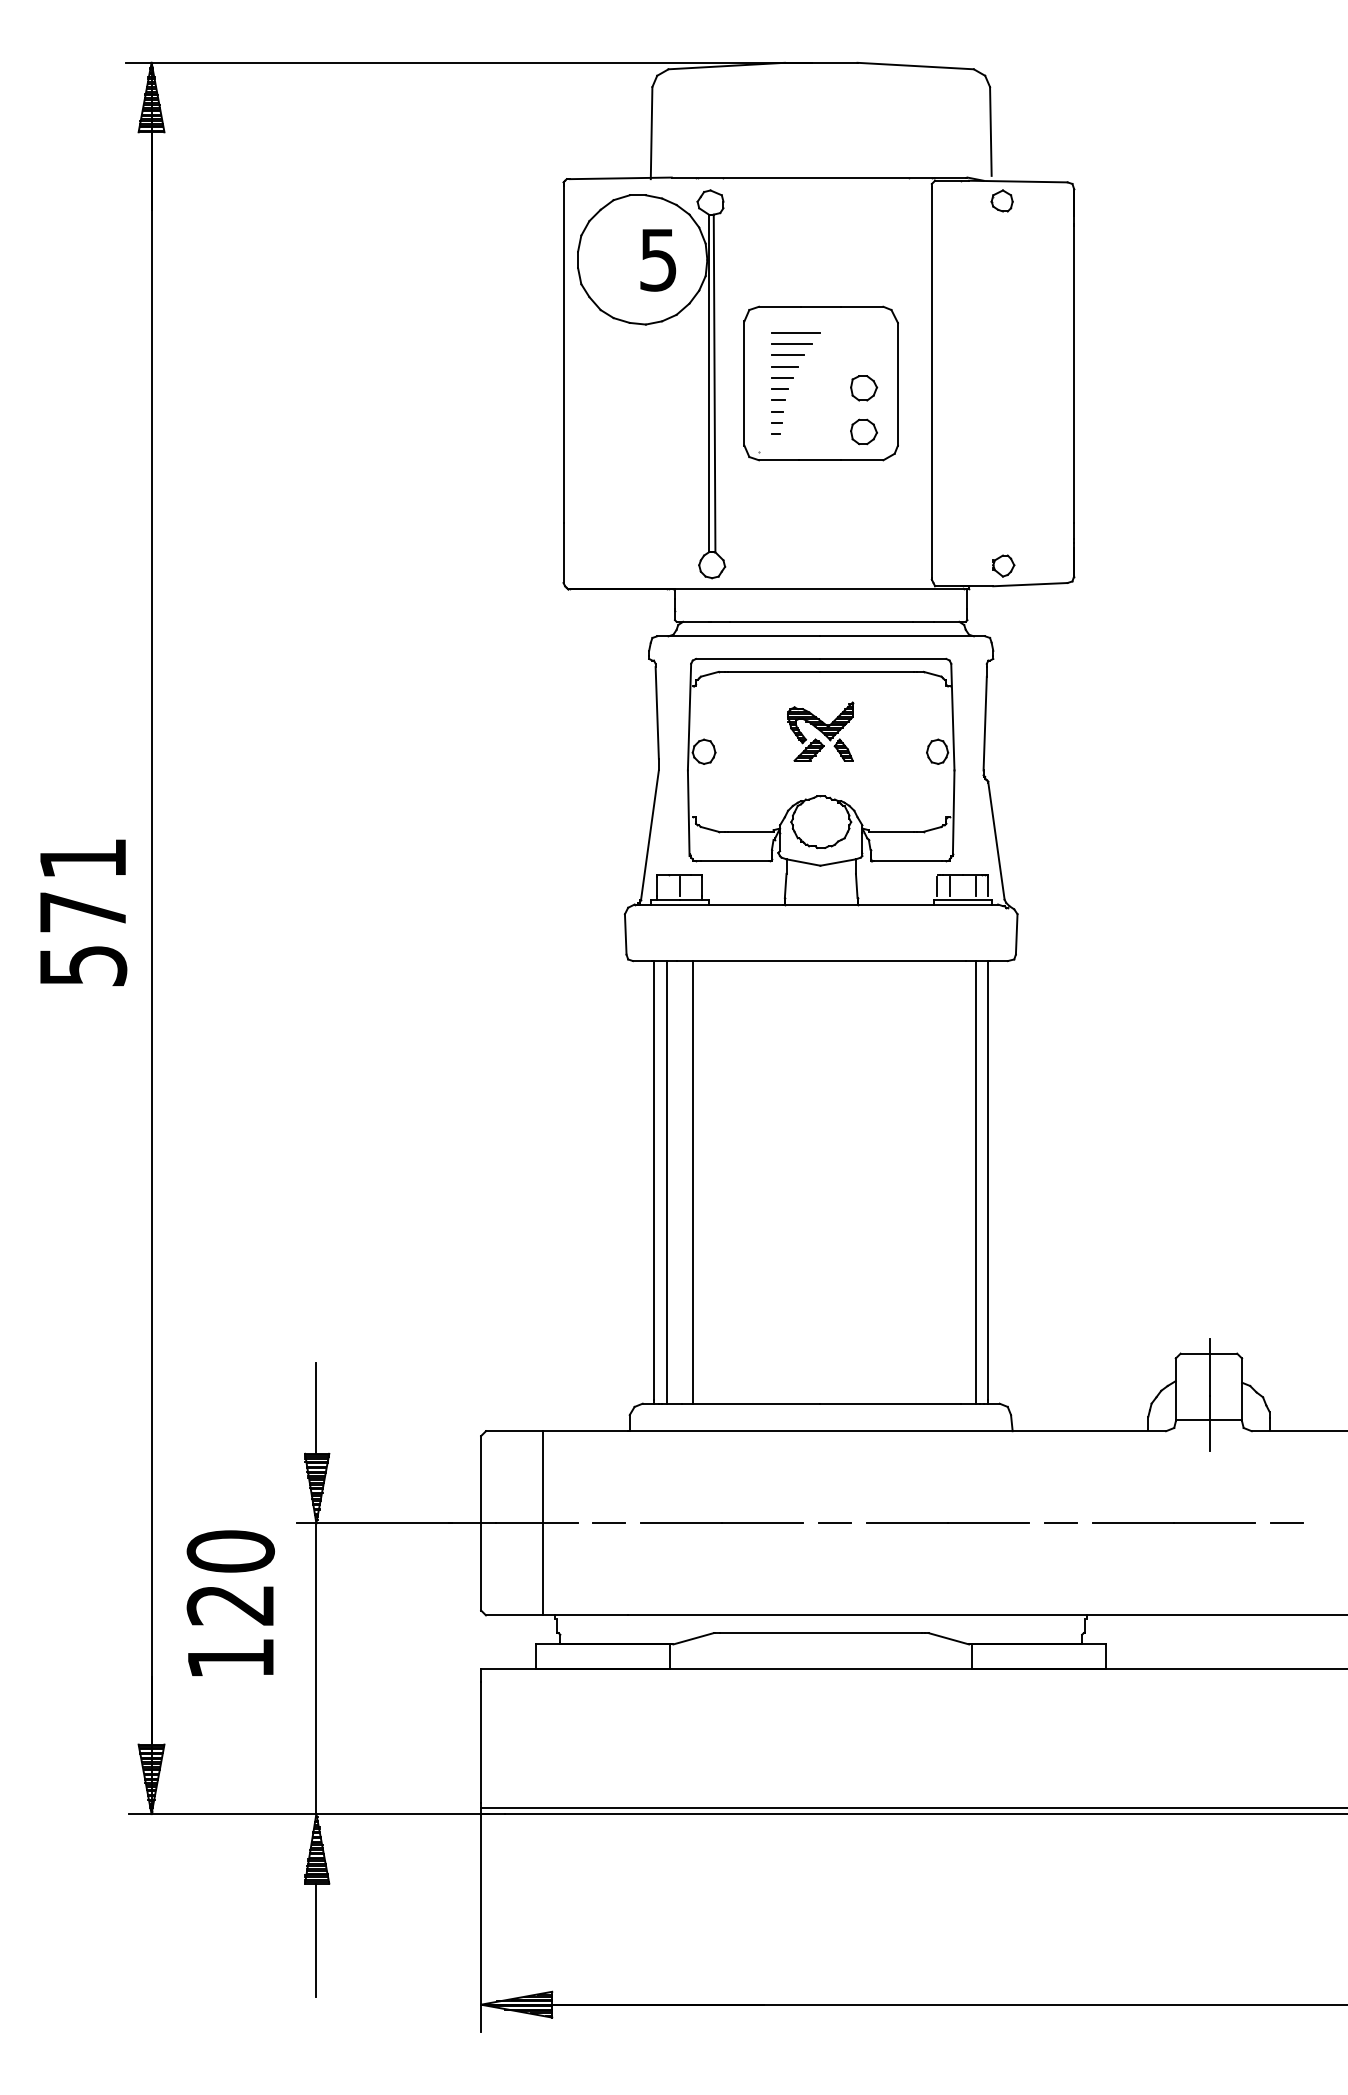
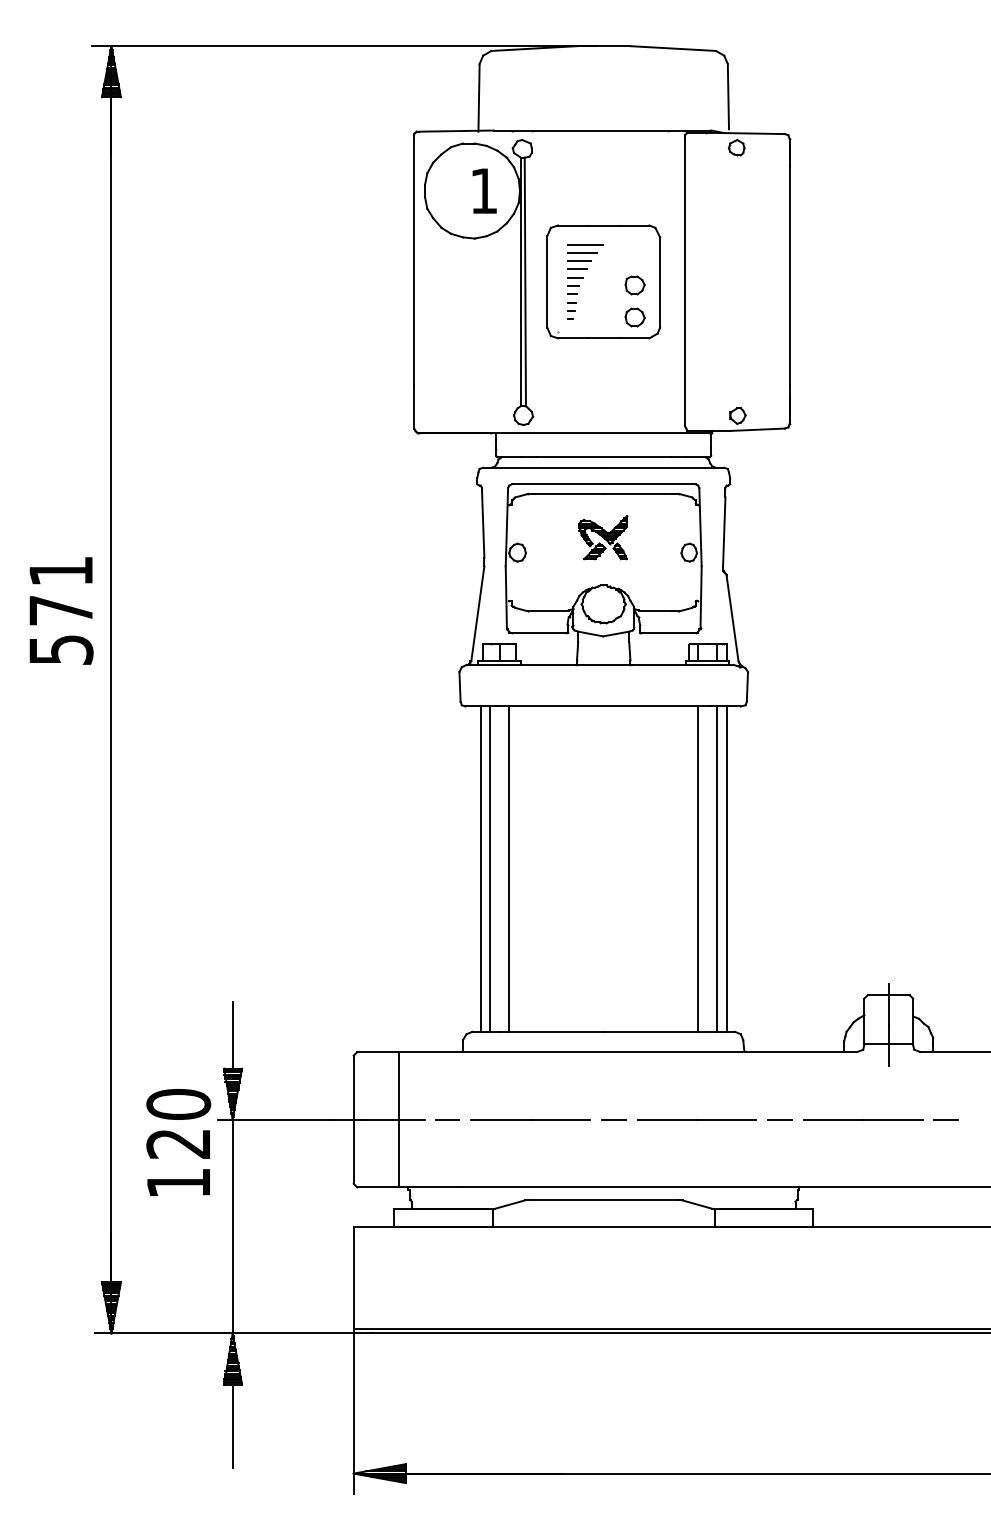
text: (657, 260) -> (483, 191), 5 -> 1
text: (83, 912) -> (61, 610), moved
line: (950, 1181) -> (698, 868), added
text: (230, 1603) -> (178, 1142), moved

